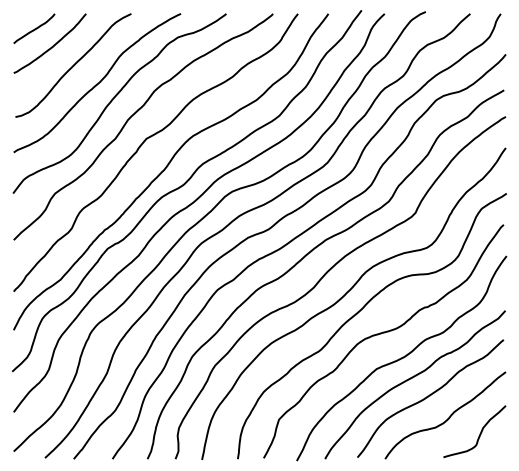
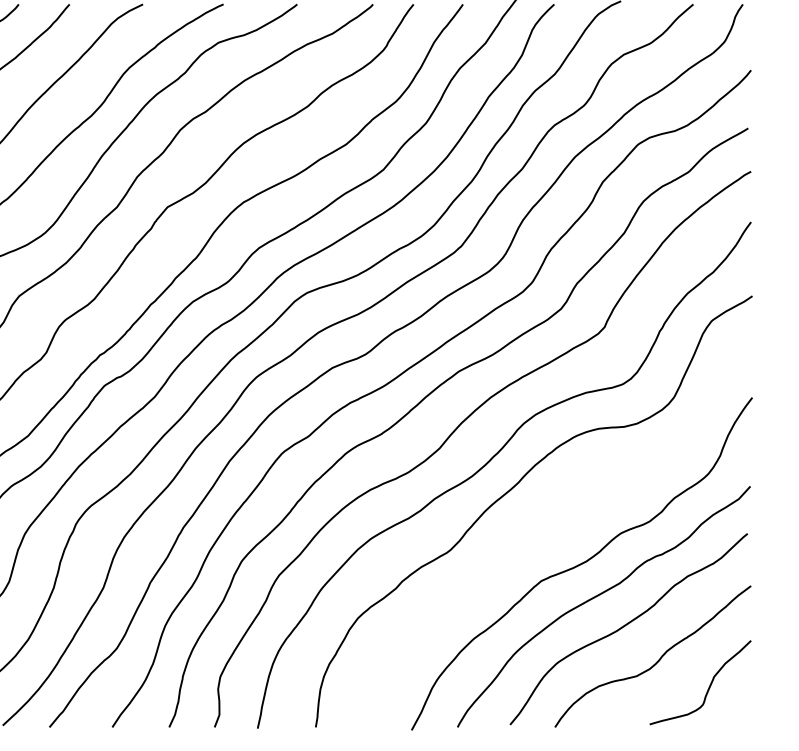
curve: (381, 334) -> (549, 524), removed

